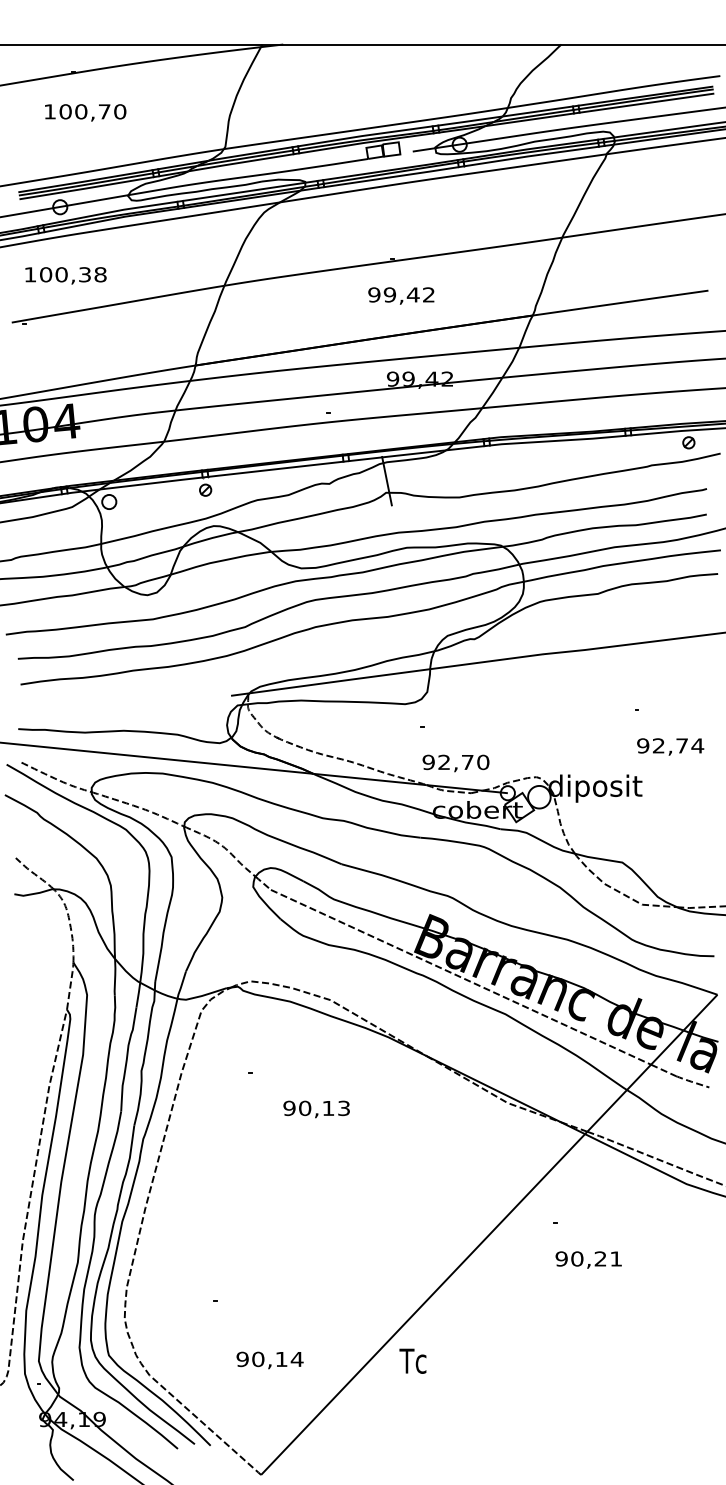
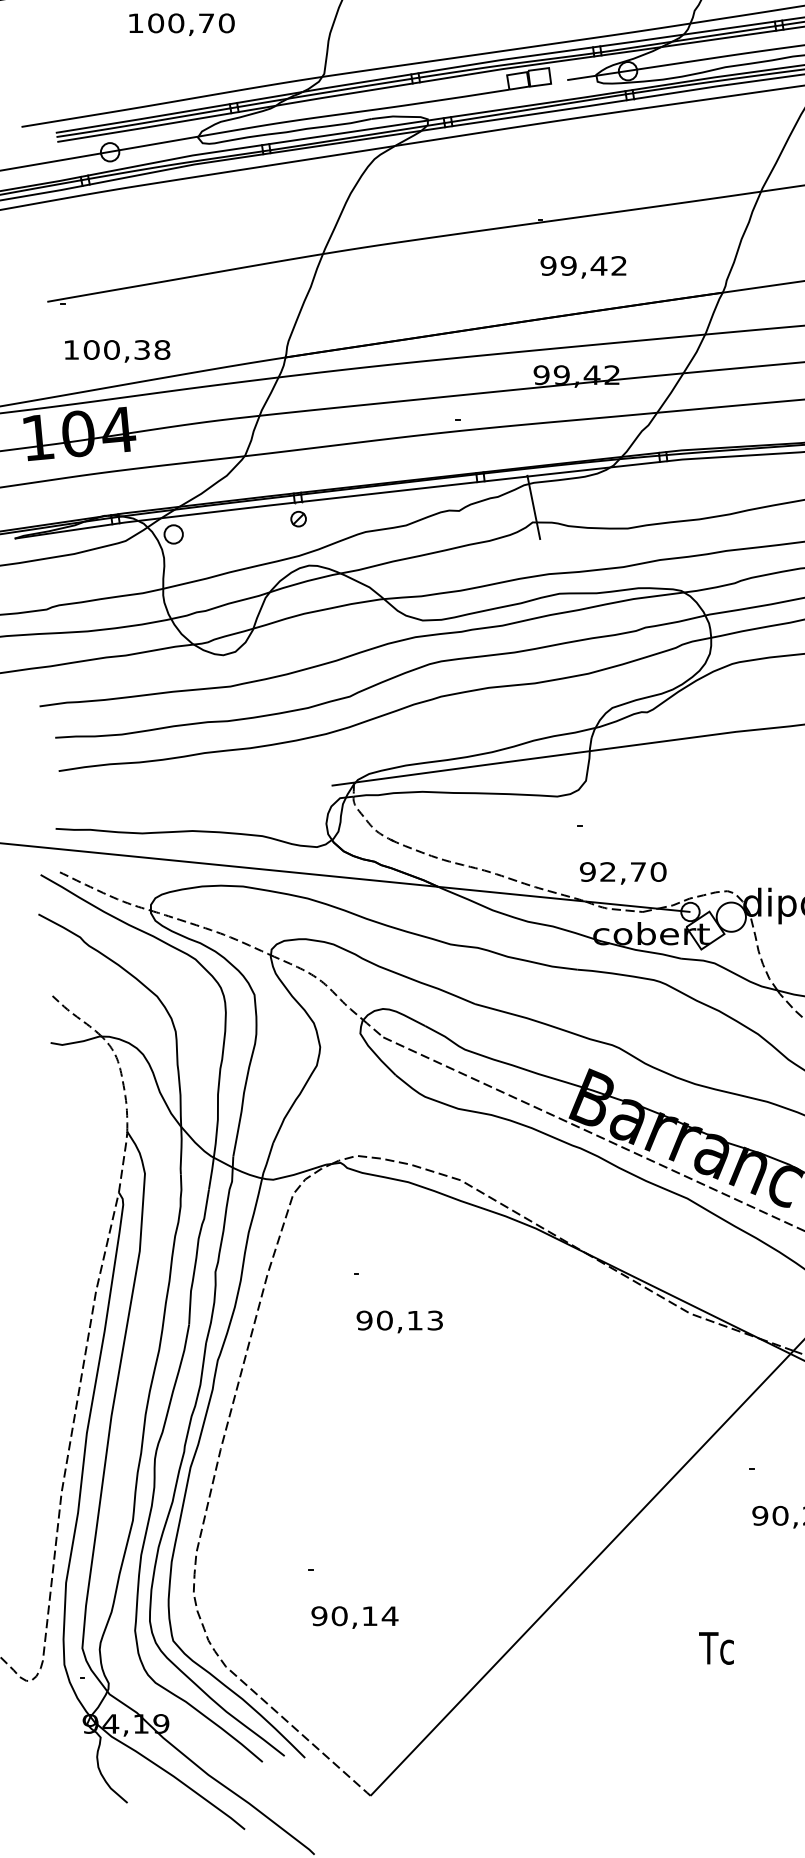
text: (85, 112) -> (181, 24), moved
text: (65, 275) -> (116, 350), moved
text: (401, 295) -> (583, 266), moved
text: (316, 1109) -> (399, 1322), moved
text: (269, 1360) -> (354, 1617), moved
text: (412, 1360) -> (715, 1647), moved

